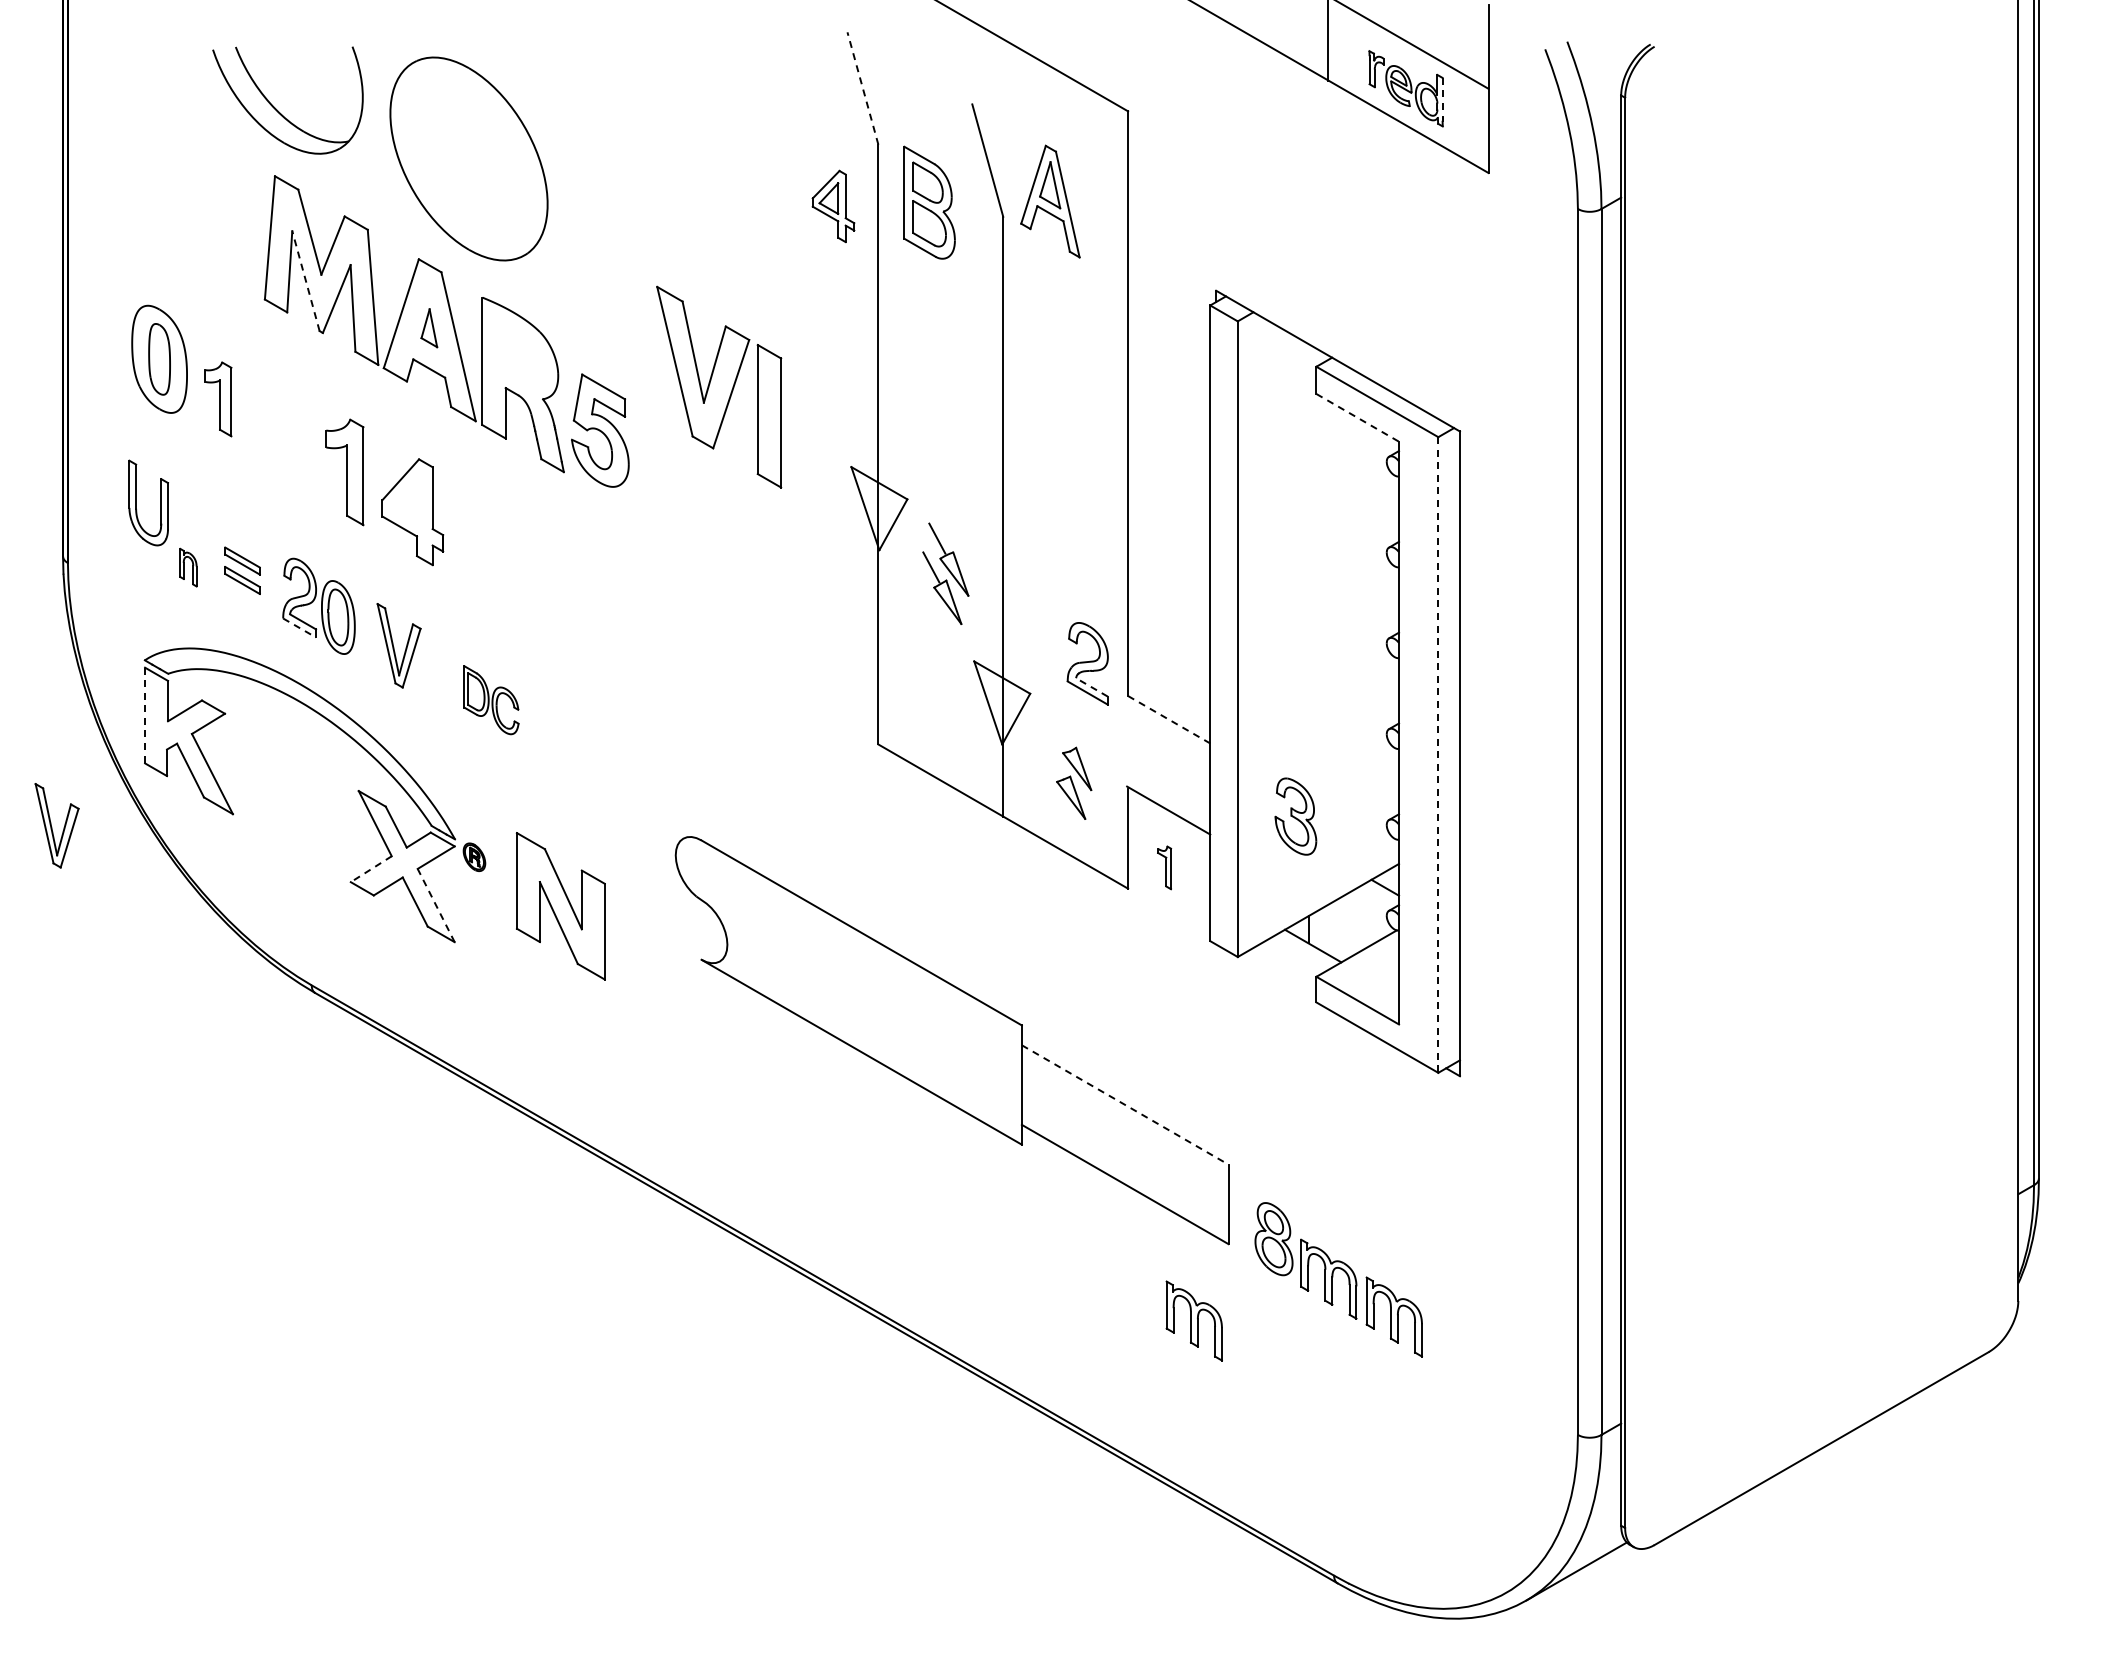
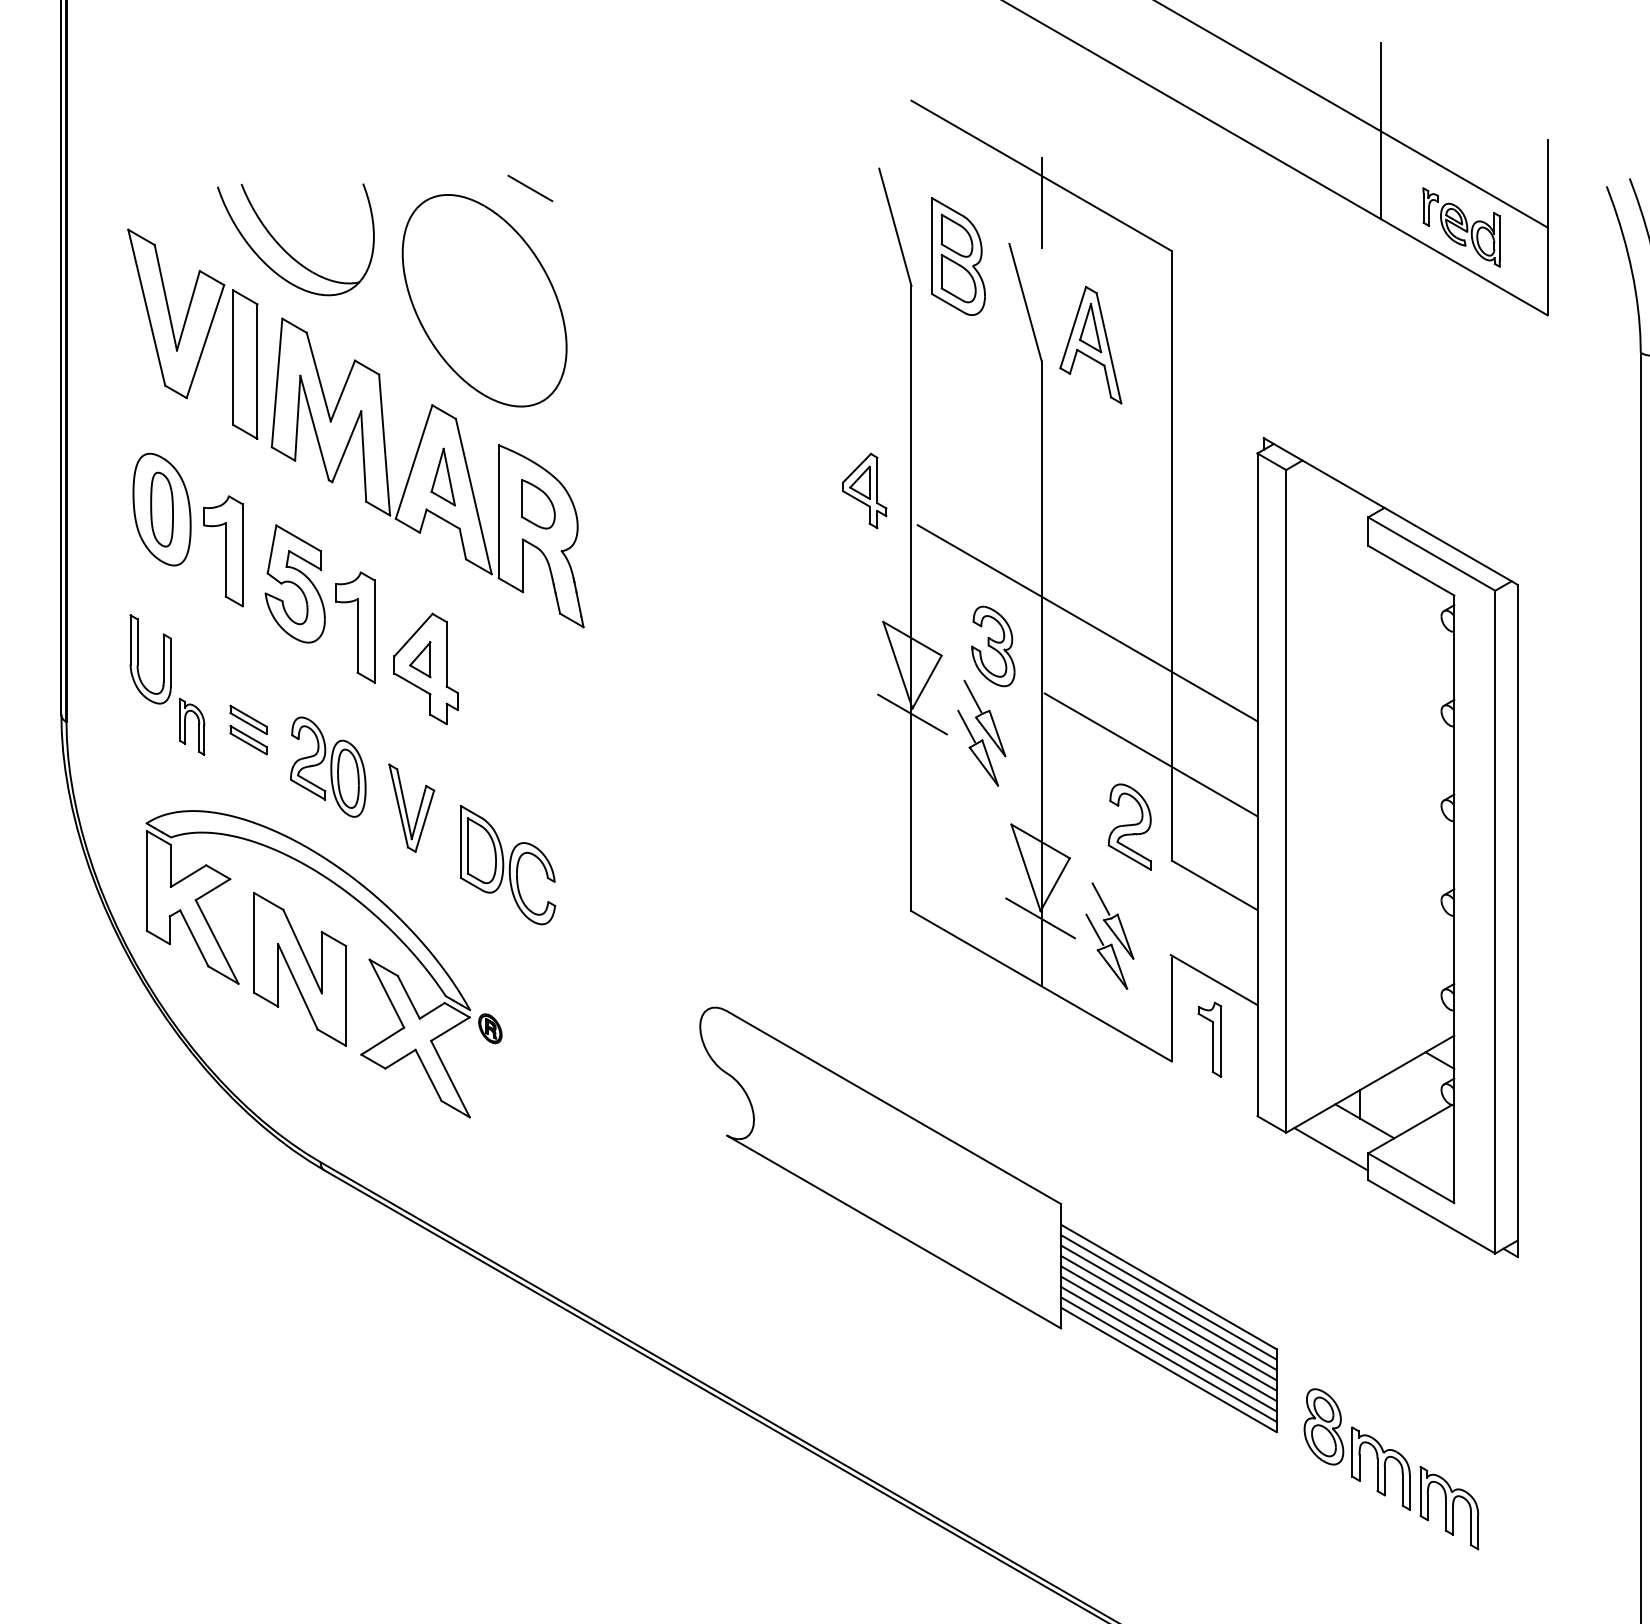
line: (512, 51) -> (529, 188), added
line: (1003, 64) -> (1041, 202), added
line: (862, 88) -> (894, 227), dashed -> solid
line: (1442, 97) -> (1499, 236), dashed -> solid
part: (929, 202) -> (958, 256), moved
part: (833, 206) -> (864, 491), moved
line: (305, 281) -> (314, 428), dashed -> solid
part: (429, 328) -> (443, 477), size x1.43
part: (520, 354) -> (538, 504), added
part: (719, 386) -> (193, 333), moved
part: (218, 399) -> (223, 551), size x1.43
line: (1357, 417) -> (1410, 570), dashed -> solid
part: (600, 430) -> (295, 583), moved
line: (1047, 468) -> (1087, 623), added
part: (407, 503) -> (420, 659), added
line: (879, 555) -> (912, 714), added
part: (188, 567) -> (192, 726), size x1.43
line: (1108, 594) -> (1151, 754), added
line: (299, 628) -> (307, 790), dashed -> solid
line: (1091, 687) -> (1133, 851), dashed -> solid
part: (491, 699) -> (508, 864), size x1.67
line: (145, 715) -> (147, 880), dashed -> solid
line: (1169, 720) -> (1214, 886), dashed -> solid
line: (1060, 732) -> (1101, 898), added
line: (1002, 751) -> (1040, 918), added
line: (1438, 755) -> (1495, 922), dashed -> solid
line: (1054, 761) -> (1095, 928), added
part: (1295, 816) -> (992, 646), moved
part: (56, 825) -> (54, 995), removed
part: (1164, 867) -> (1209, 1039), size x1.67
line: (370, 869) -> (381, 1041), dashed -> solid
line: (435, 905) -> (449, 1079), dashed -> solid
part: (560, 906) -> (299, 969), moved
line: (1280, 972) -> (1330, 1148), added
line: (1125, 1105) -> (1169, 1287), dashed -> solid
line: (1124, 1114) -> (1168, 1296), added
line: (1124, 1124) -> (1168, 1307), added
line: (1124, 1134) -> (1168, 1317), added
line: (1124, 1144) -> (1168, 1328), added
line: (1124, 1154) -> (1168, 1338), added
line: (1124, 1164) -> (1168, 1349), added
line: (1124, 1174) -> (1168, 1359), added
part: (1193, 1320) -> (1240, 1511), removed

